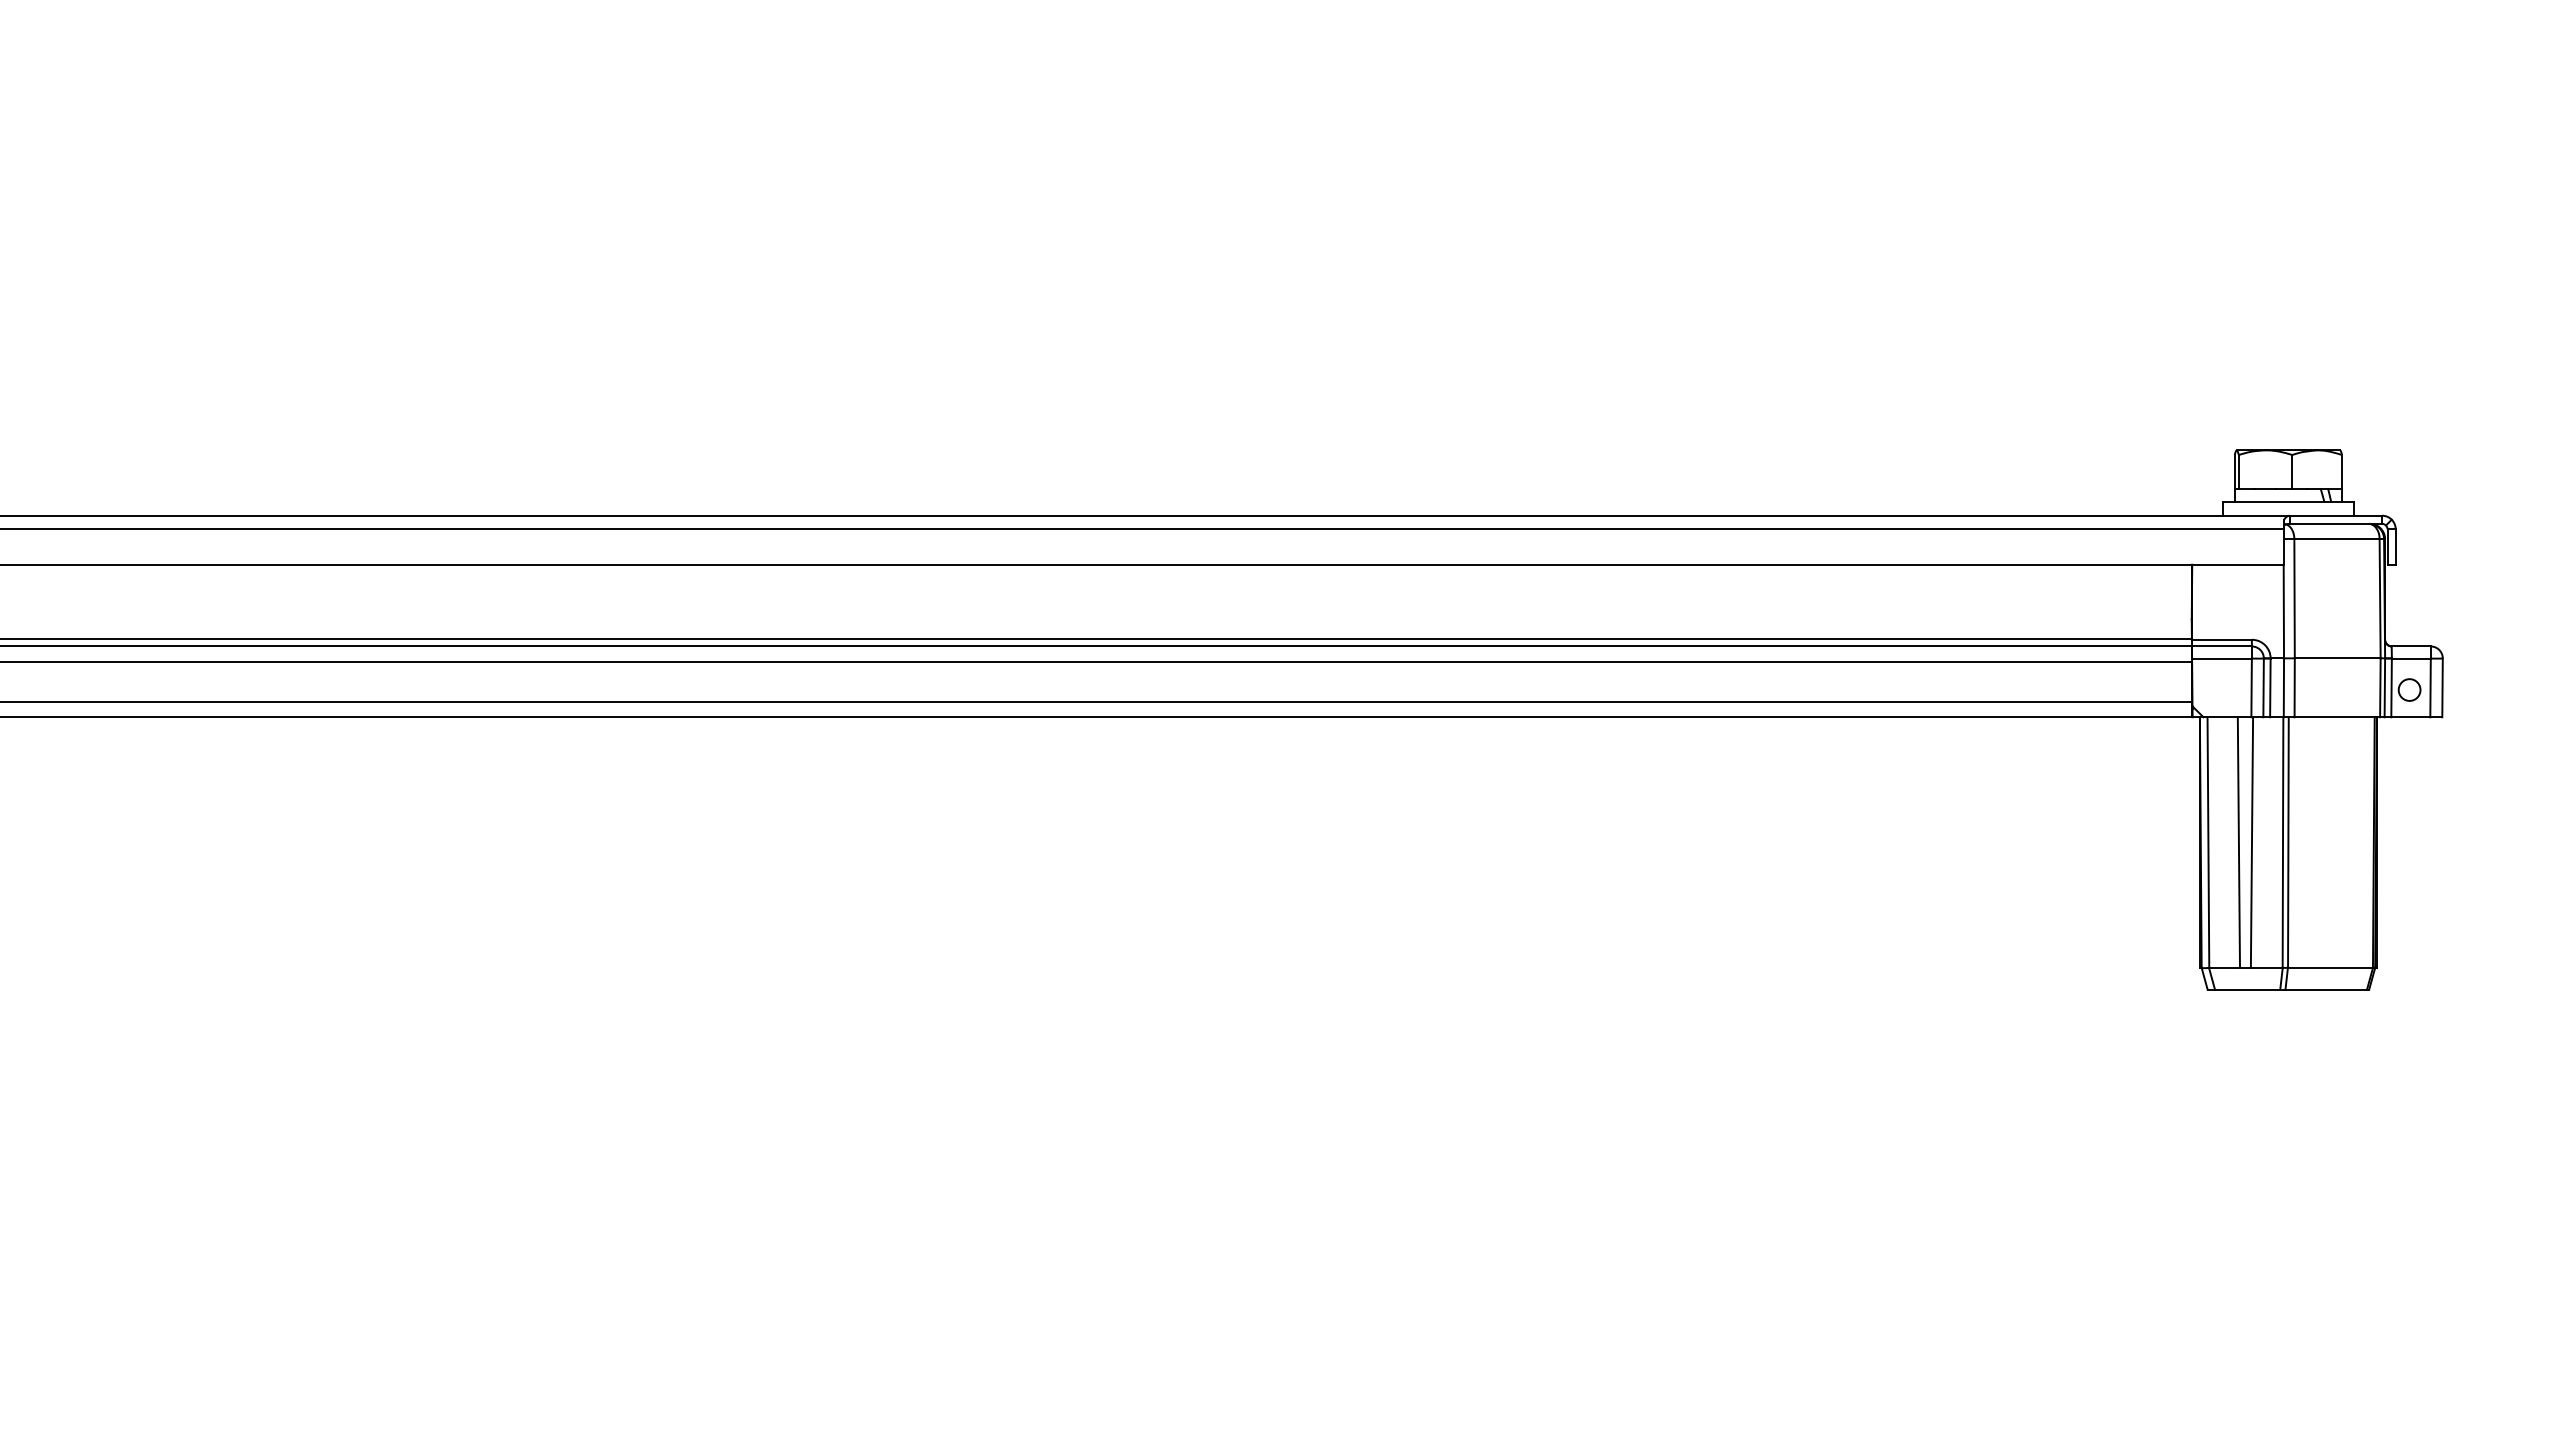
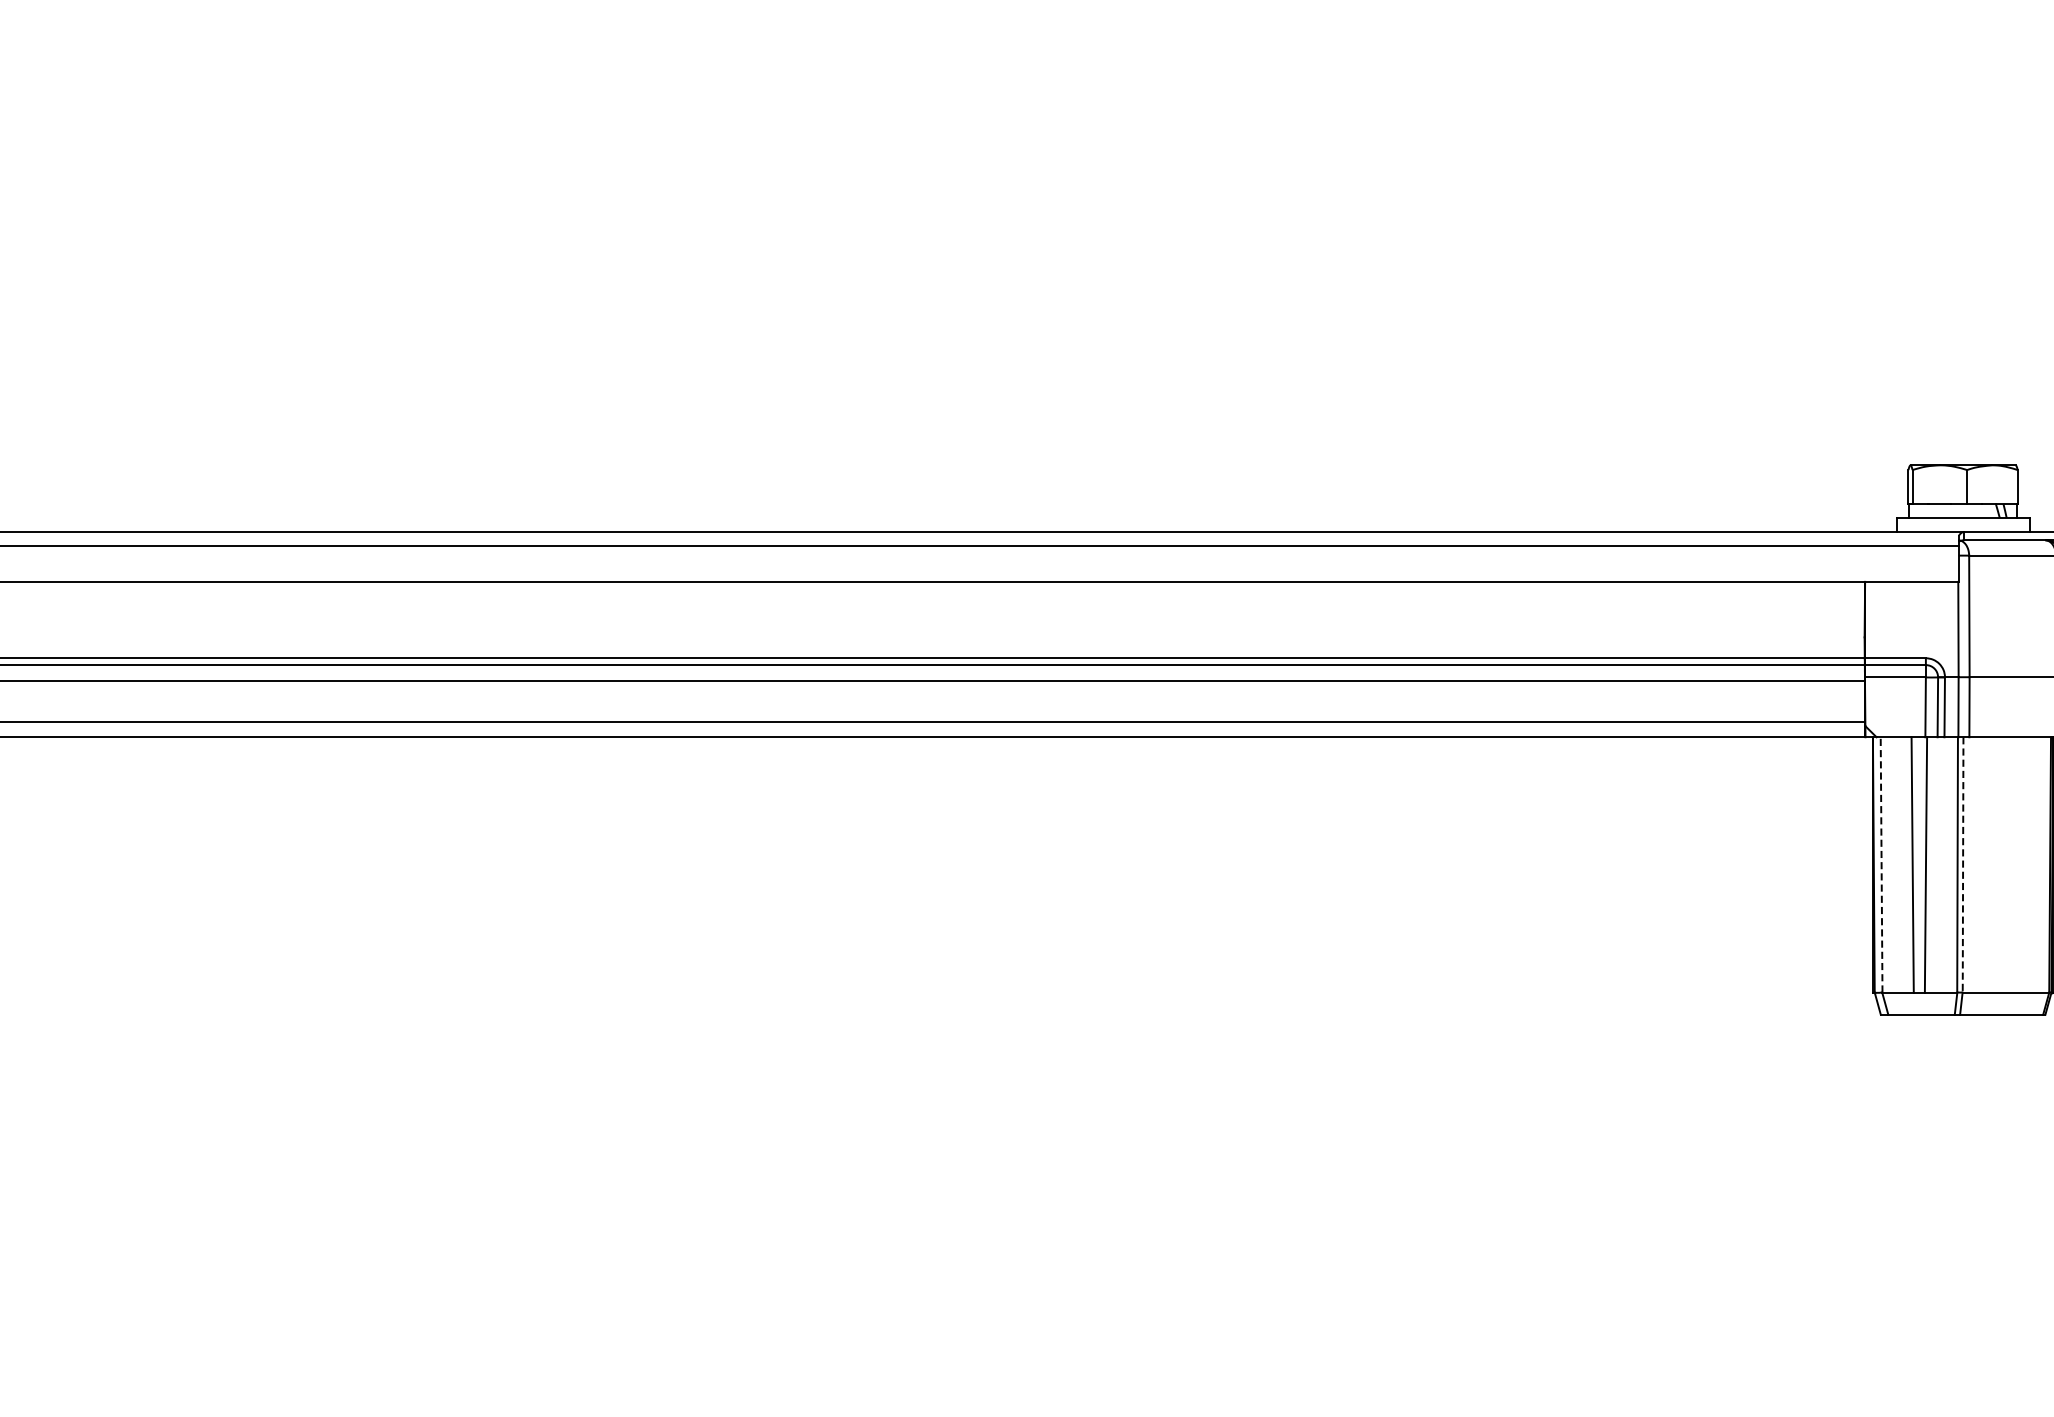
line: (2208, 842) -> (1881, 864), solid -> dashed
line: (2288, 843) -> (1963, 865), solid -> dashed

